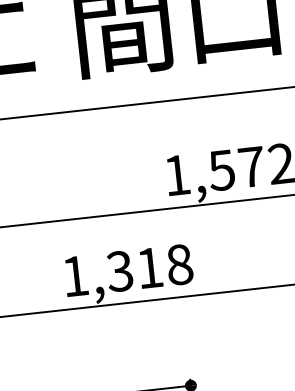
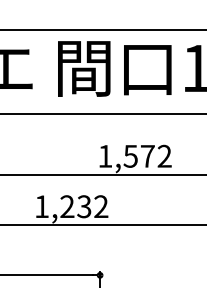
text: (150, 267) -> (84, 206), 1,318 -> 1,232

